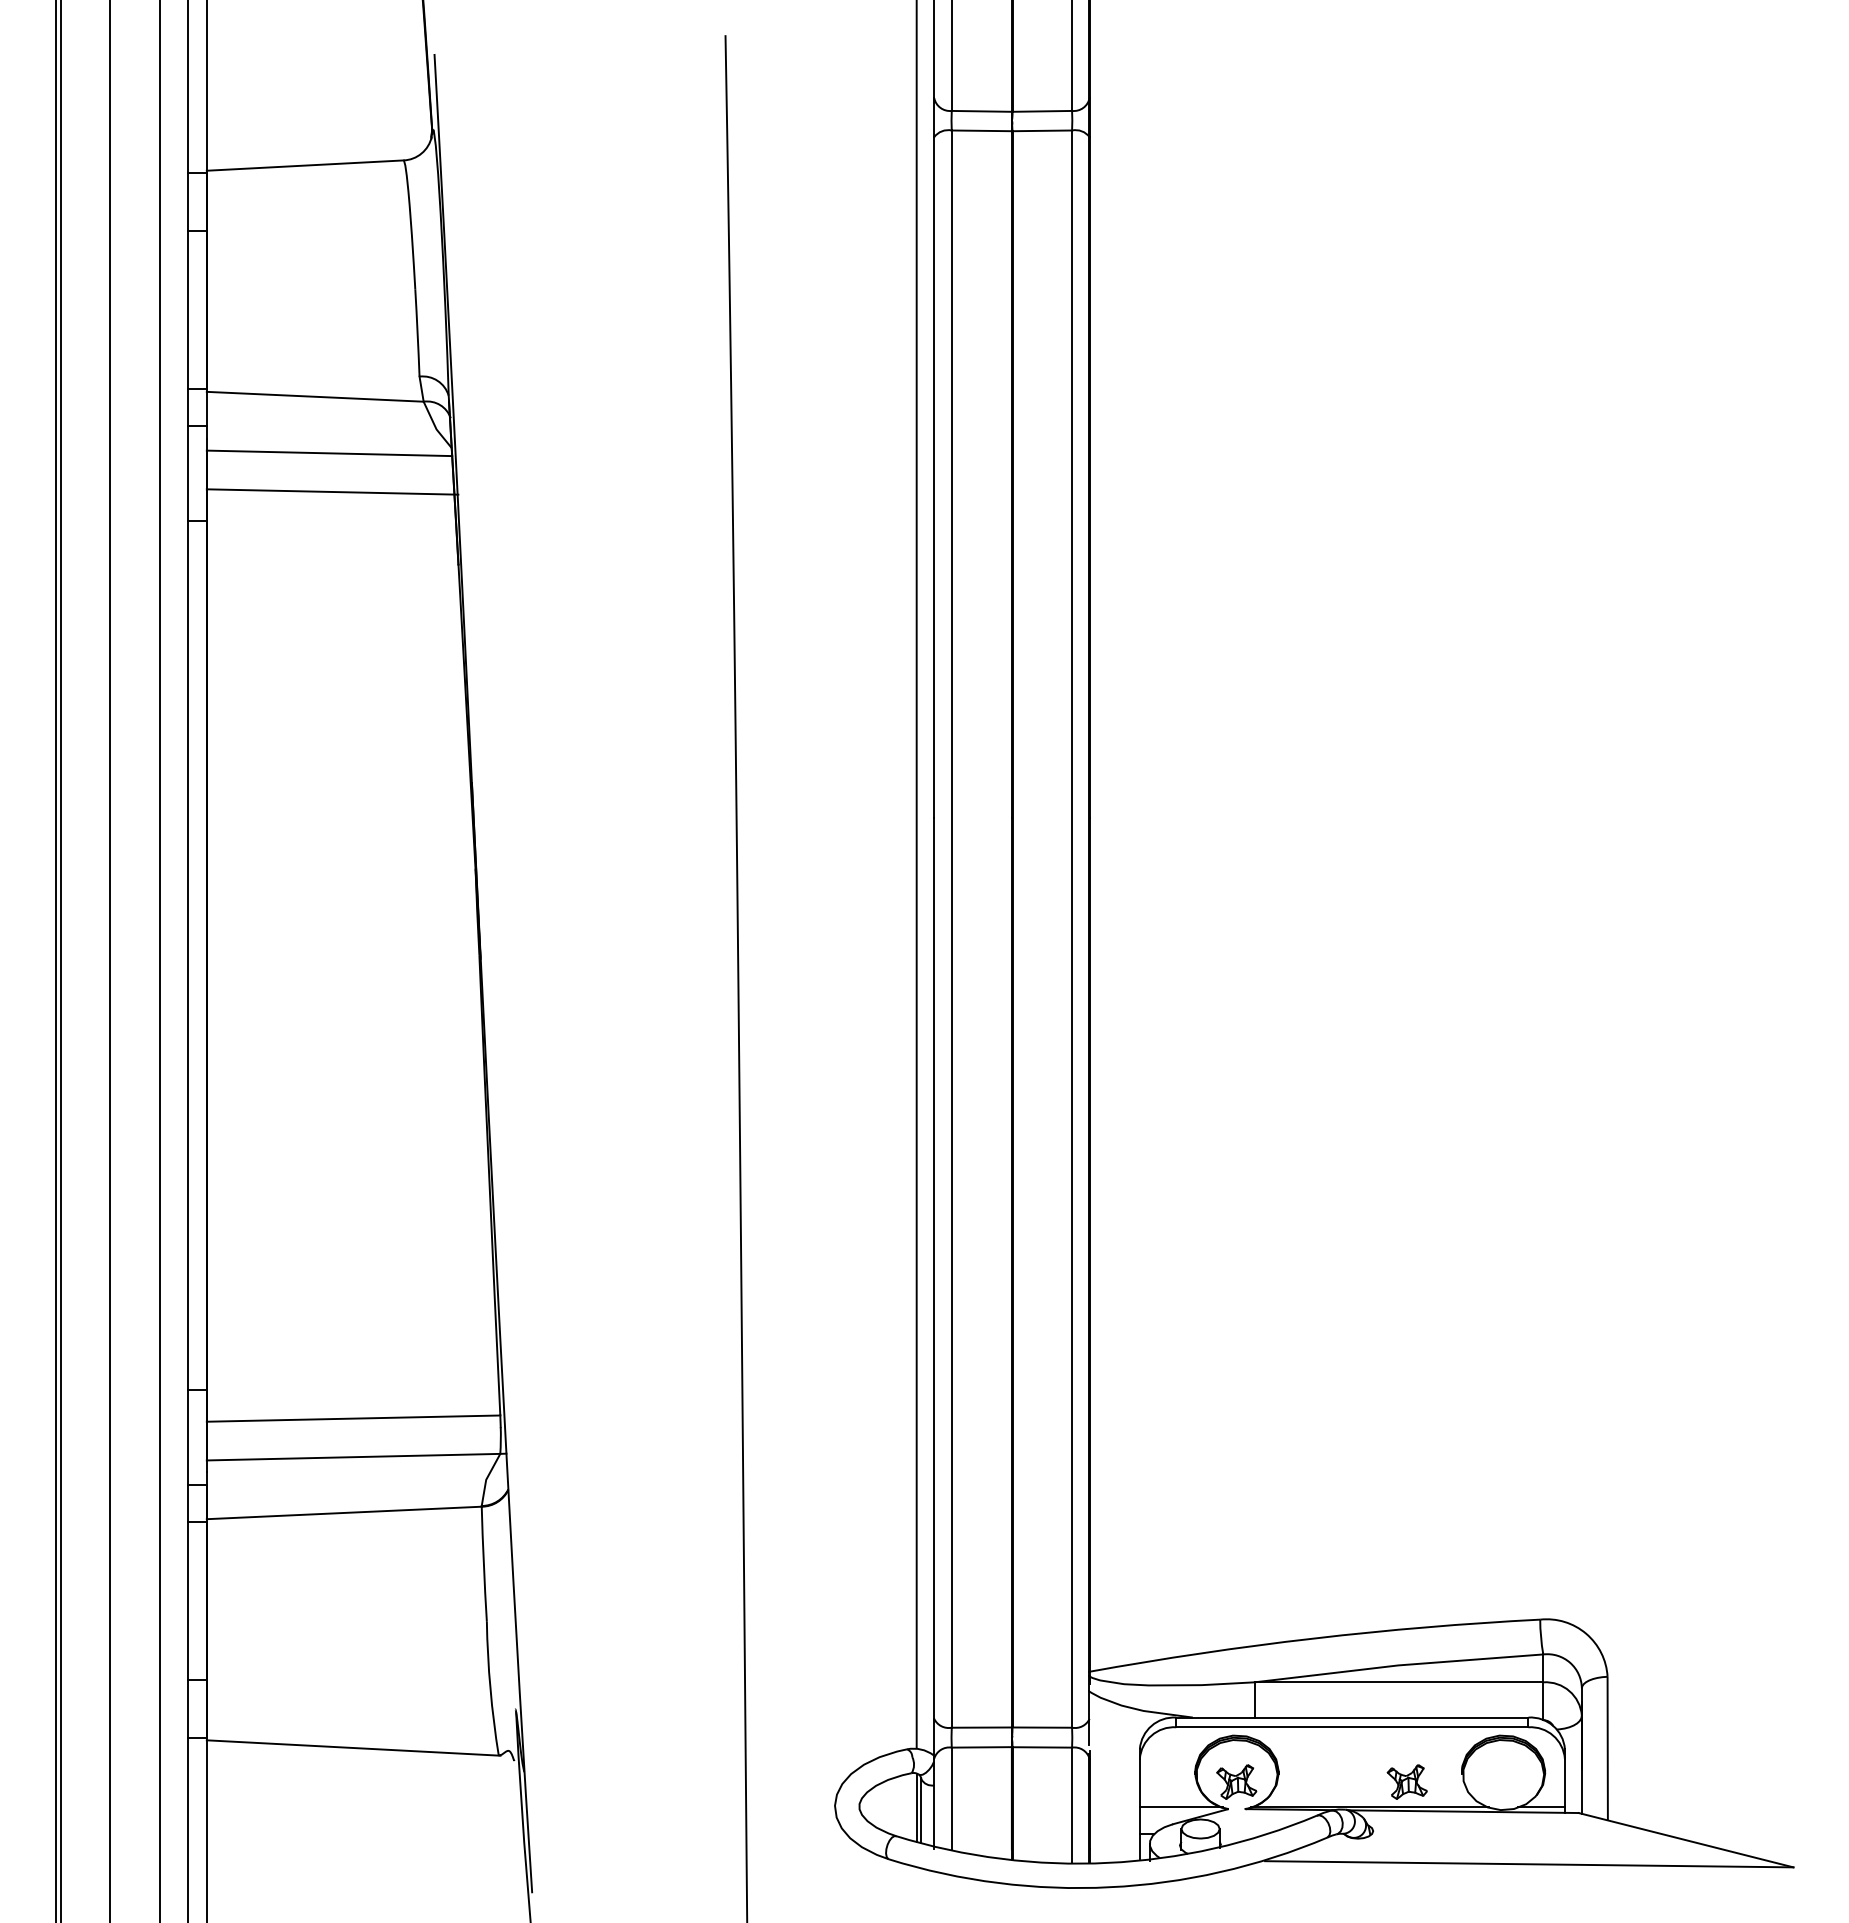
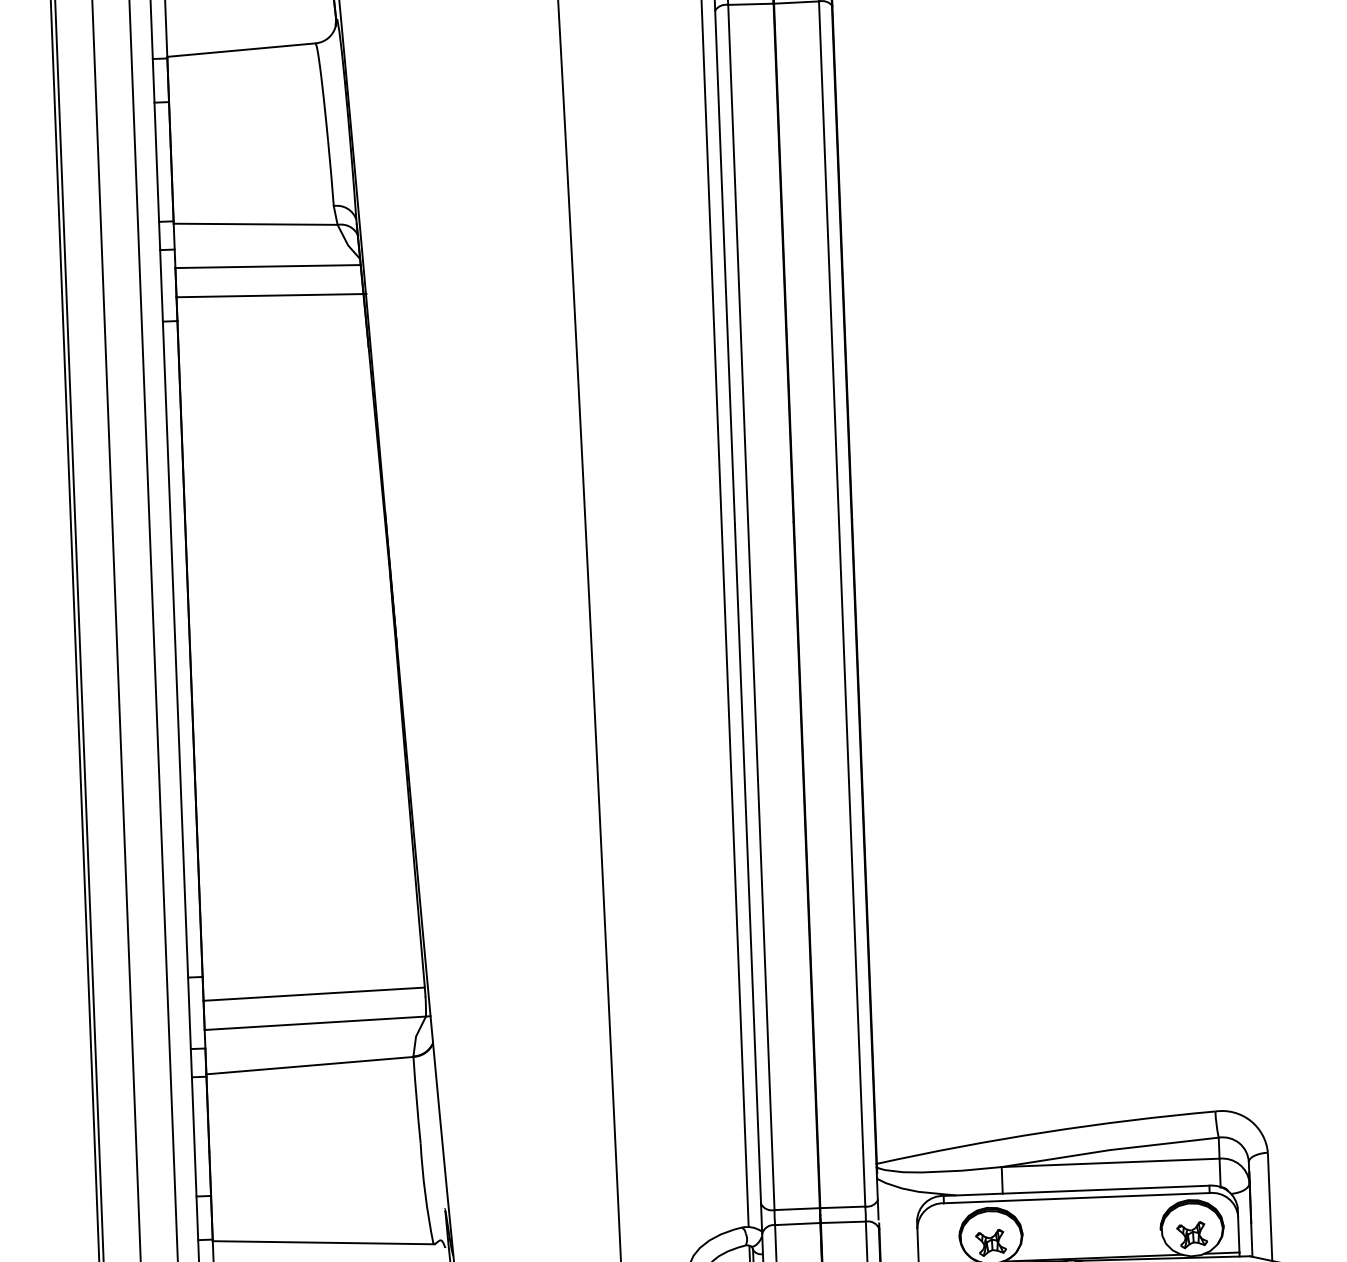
part: (1406, 1781) -> (1191, 1234), moved

